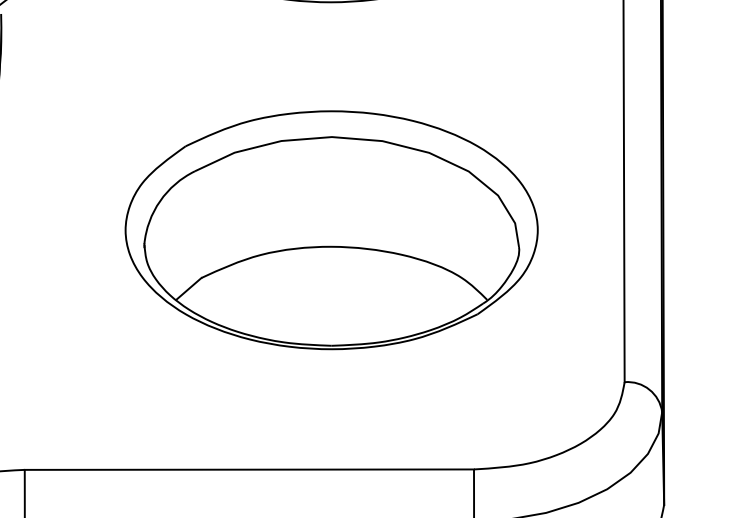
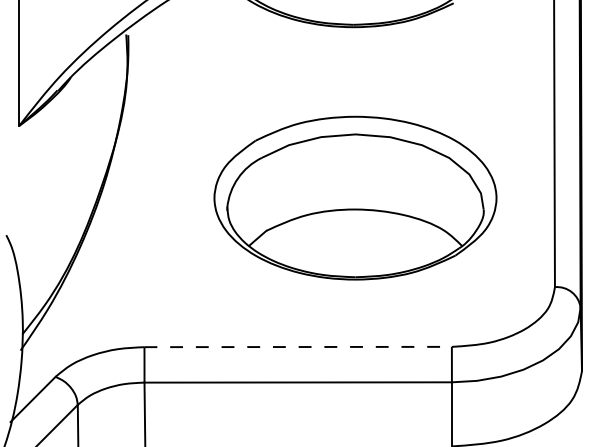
part: (331, 229) -> (355, 197), moved
line: (249, 470) -> (298, 347), solid -> dashed

